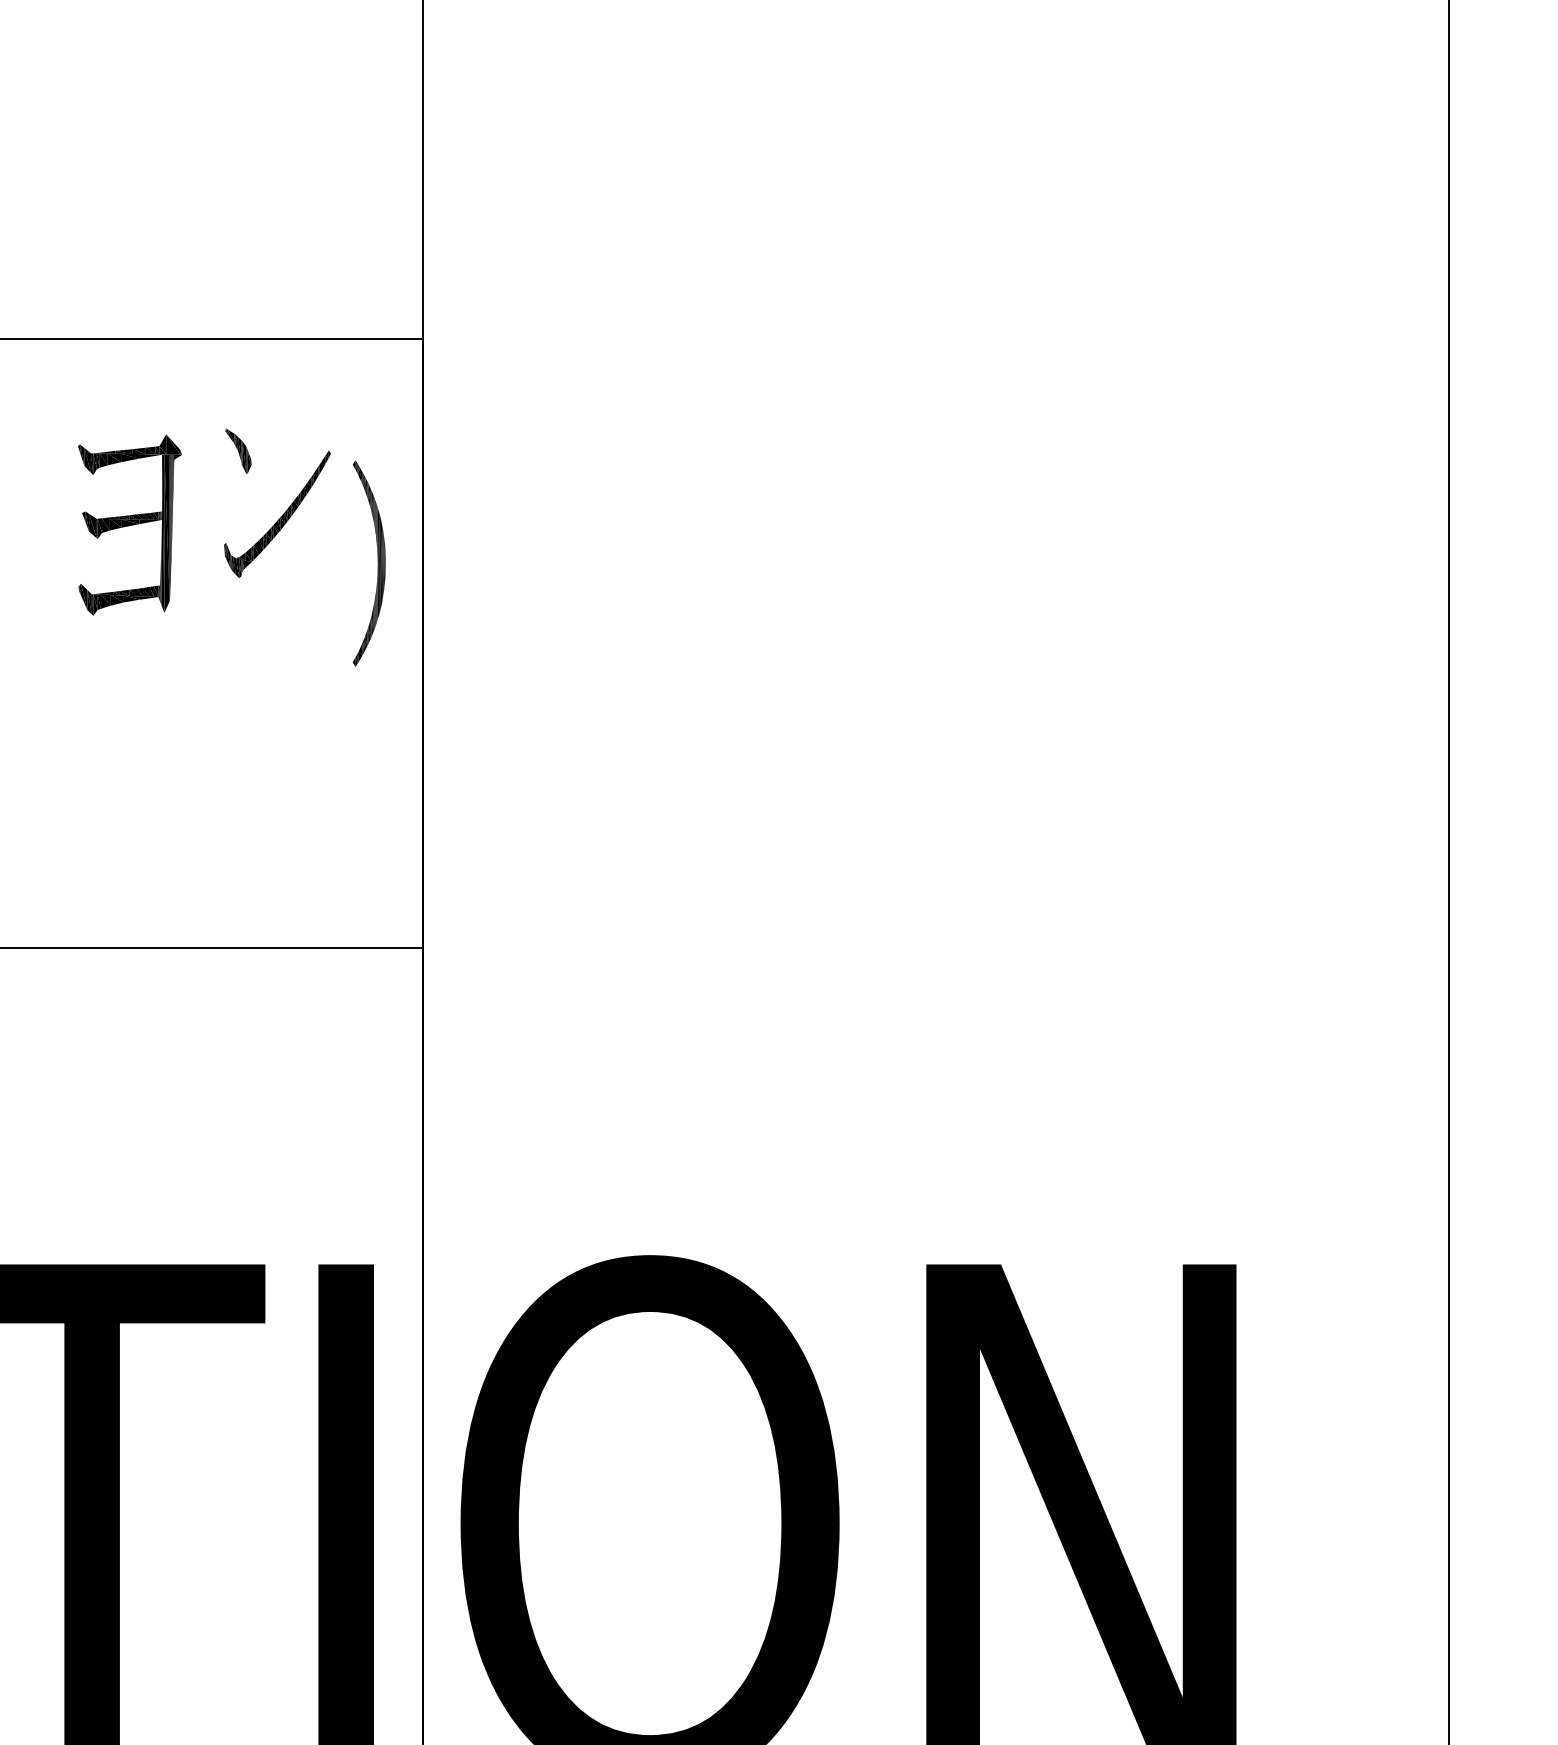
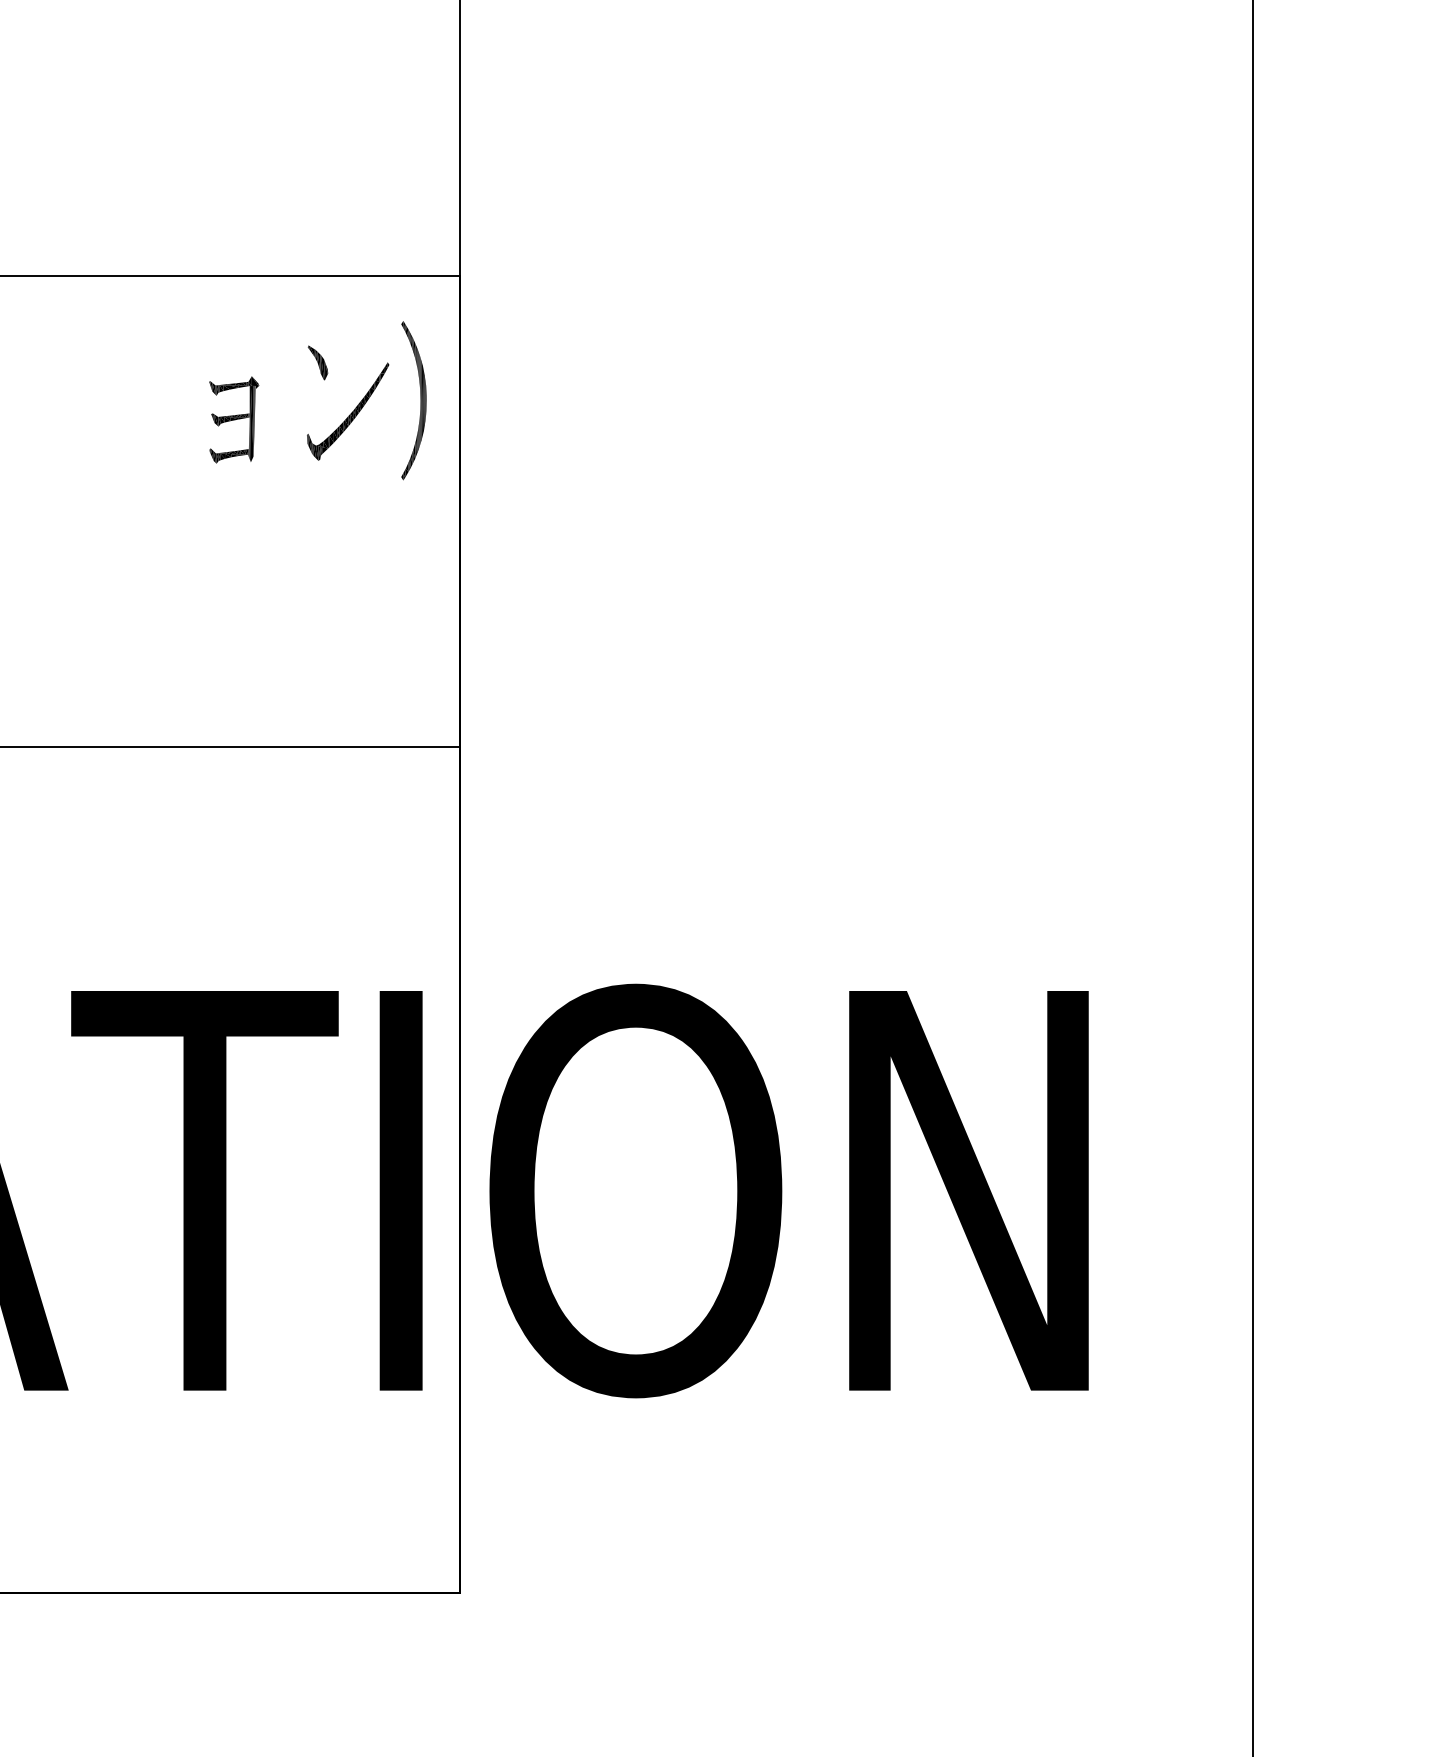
part: (130, 524) -> (234, 419), size x0.62
part: (377, 563) -> (420, 400), moved

